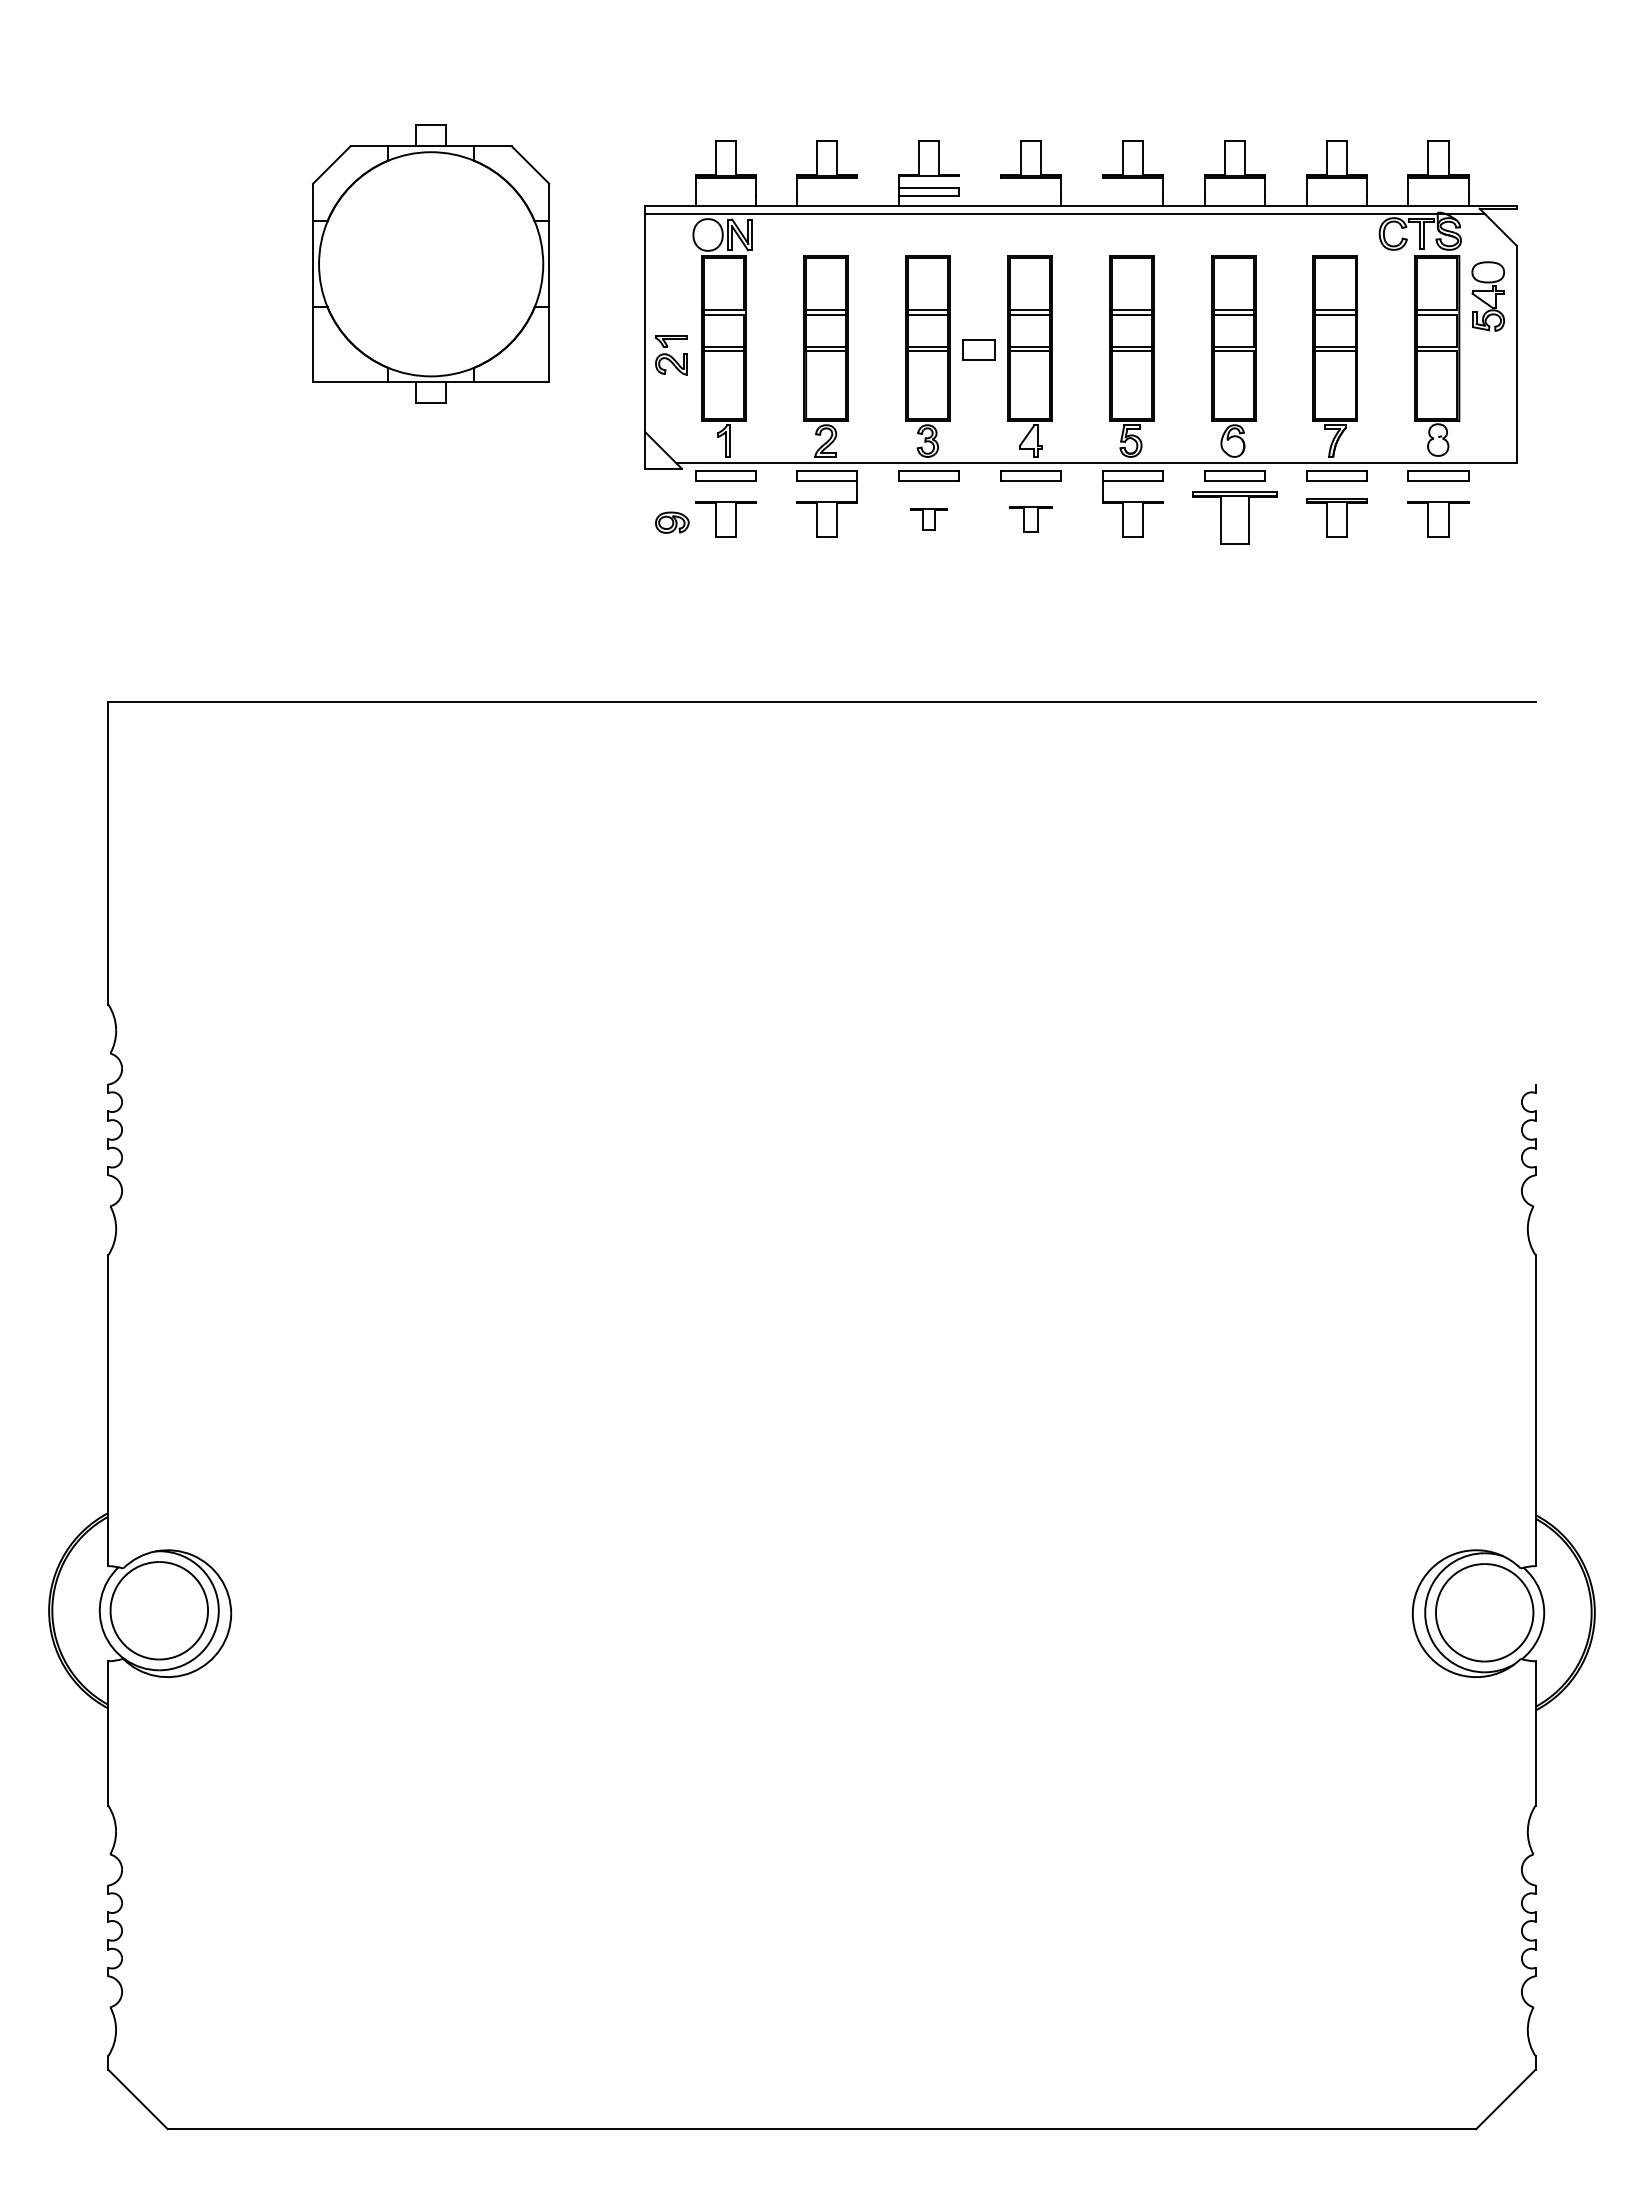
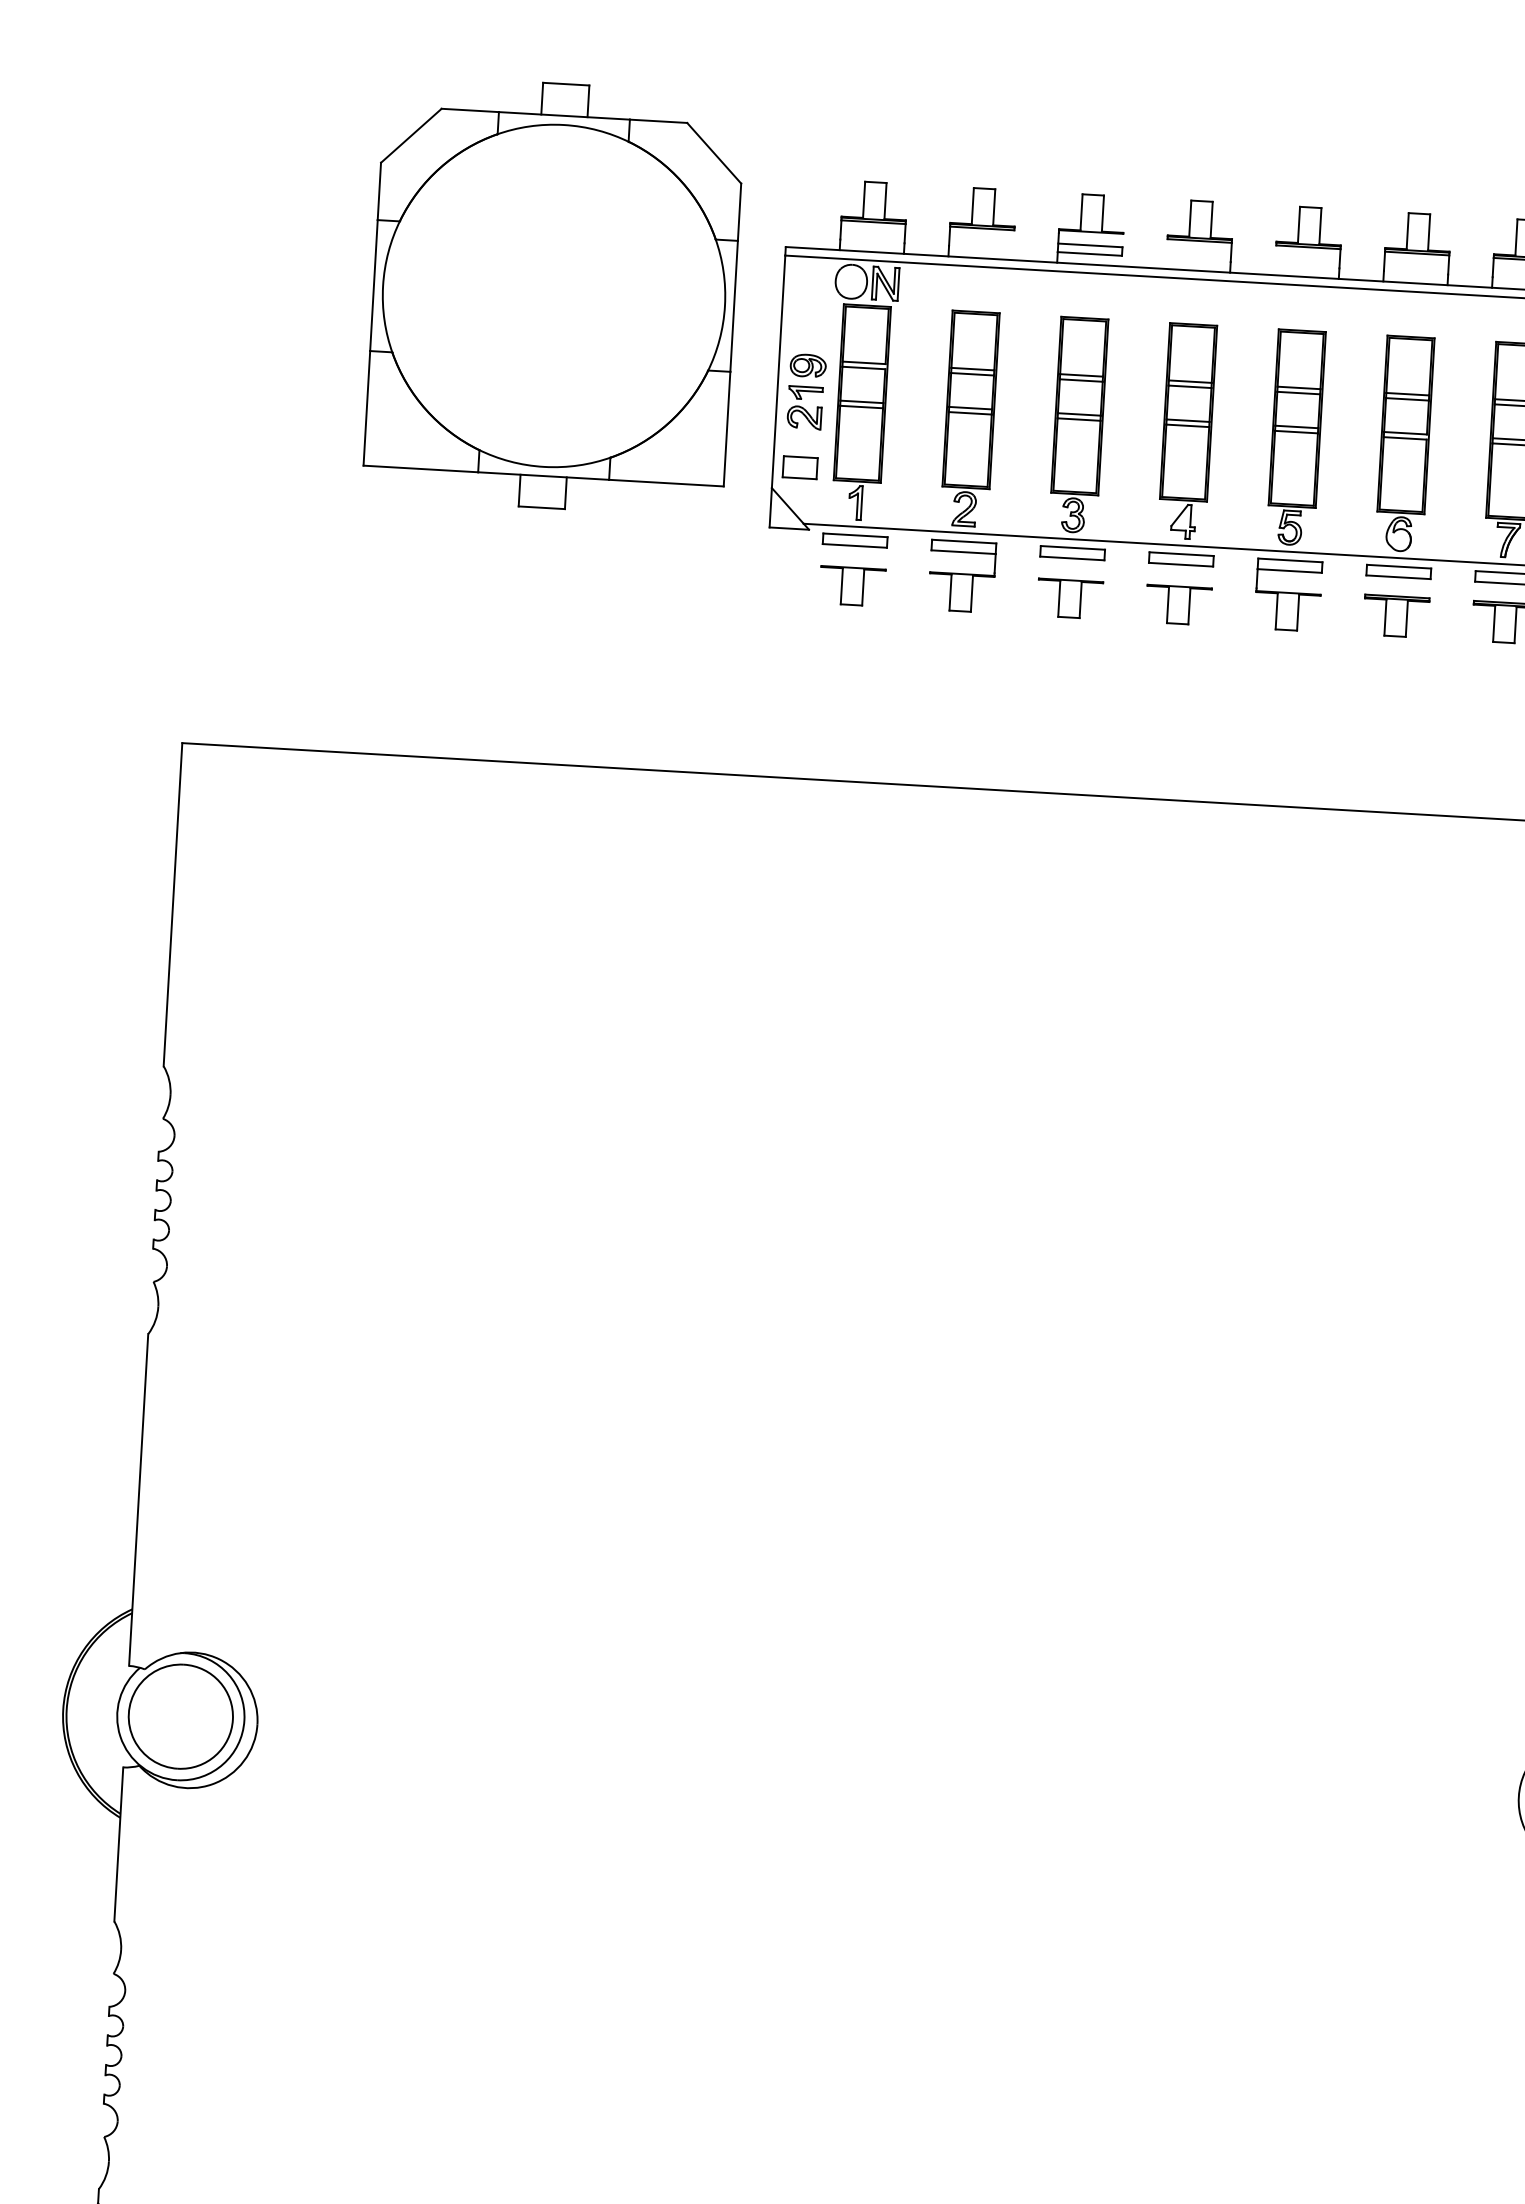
part: (430, 264) -> (553, 296), size x1.43
part: (978, 349) -> (799, 466), moved
part: (1234, 517) -> (1395, 615), size x0.71
part: (928, 519) -> (1069, 599), size x1.67
part: (1030, 519) -> (1178, 605), size x1.43
part: (672, 522) -> (808, 365), moved

